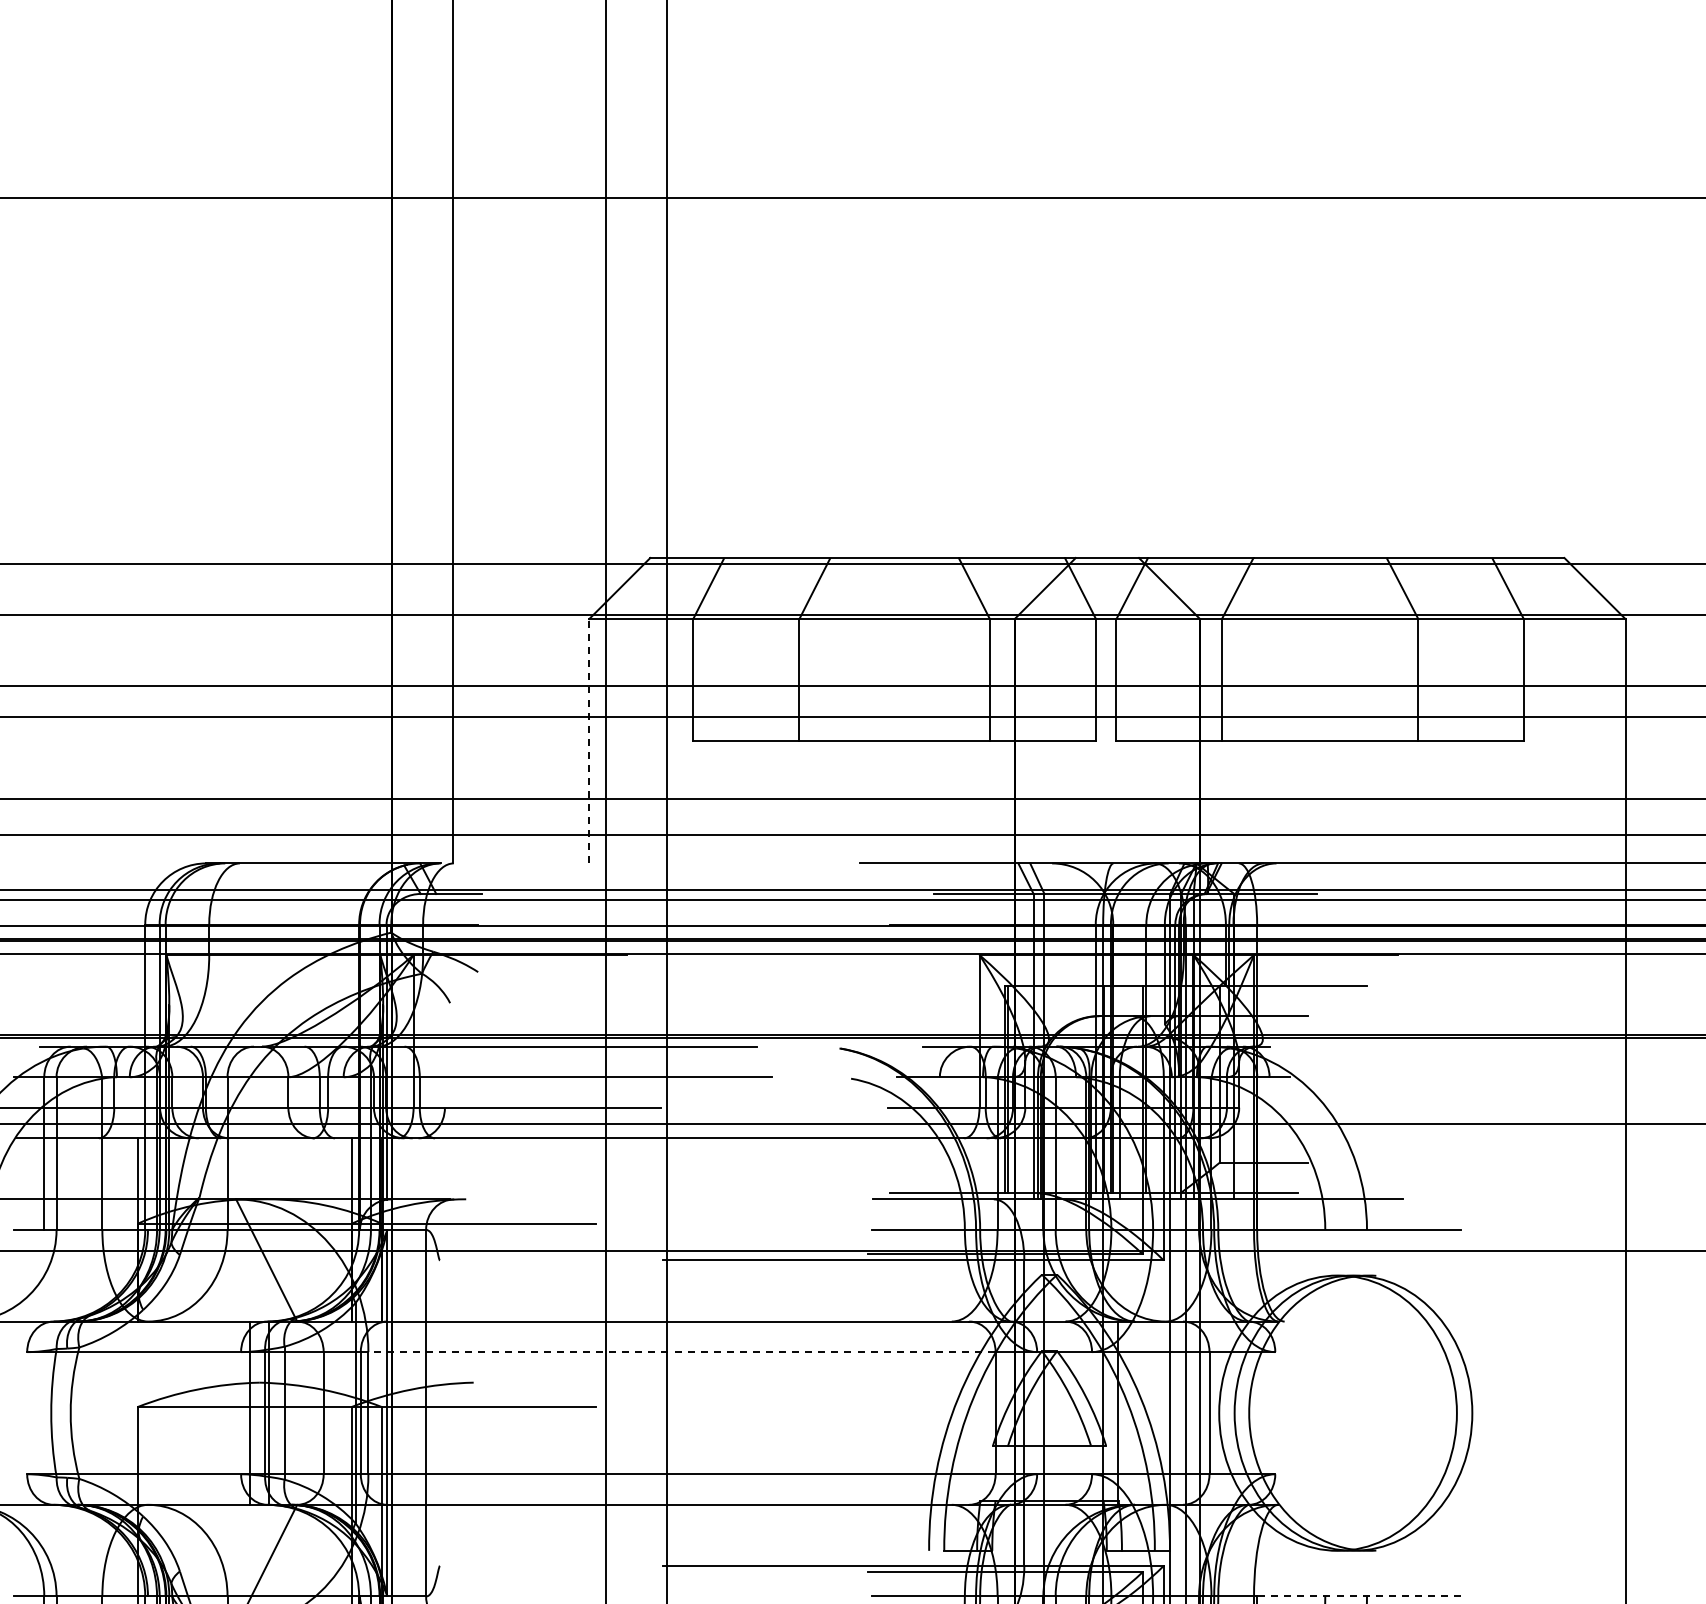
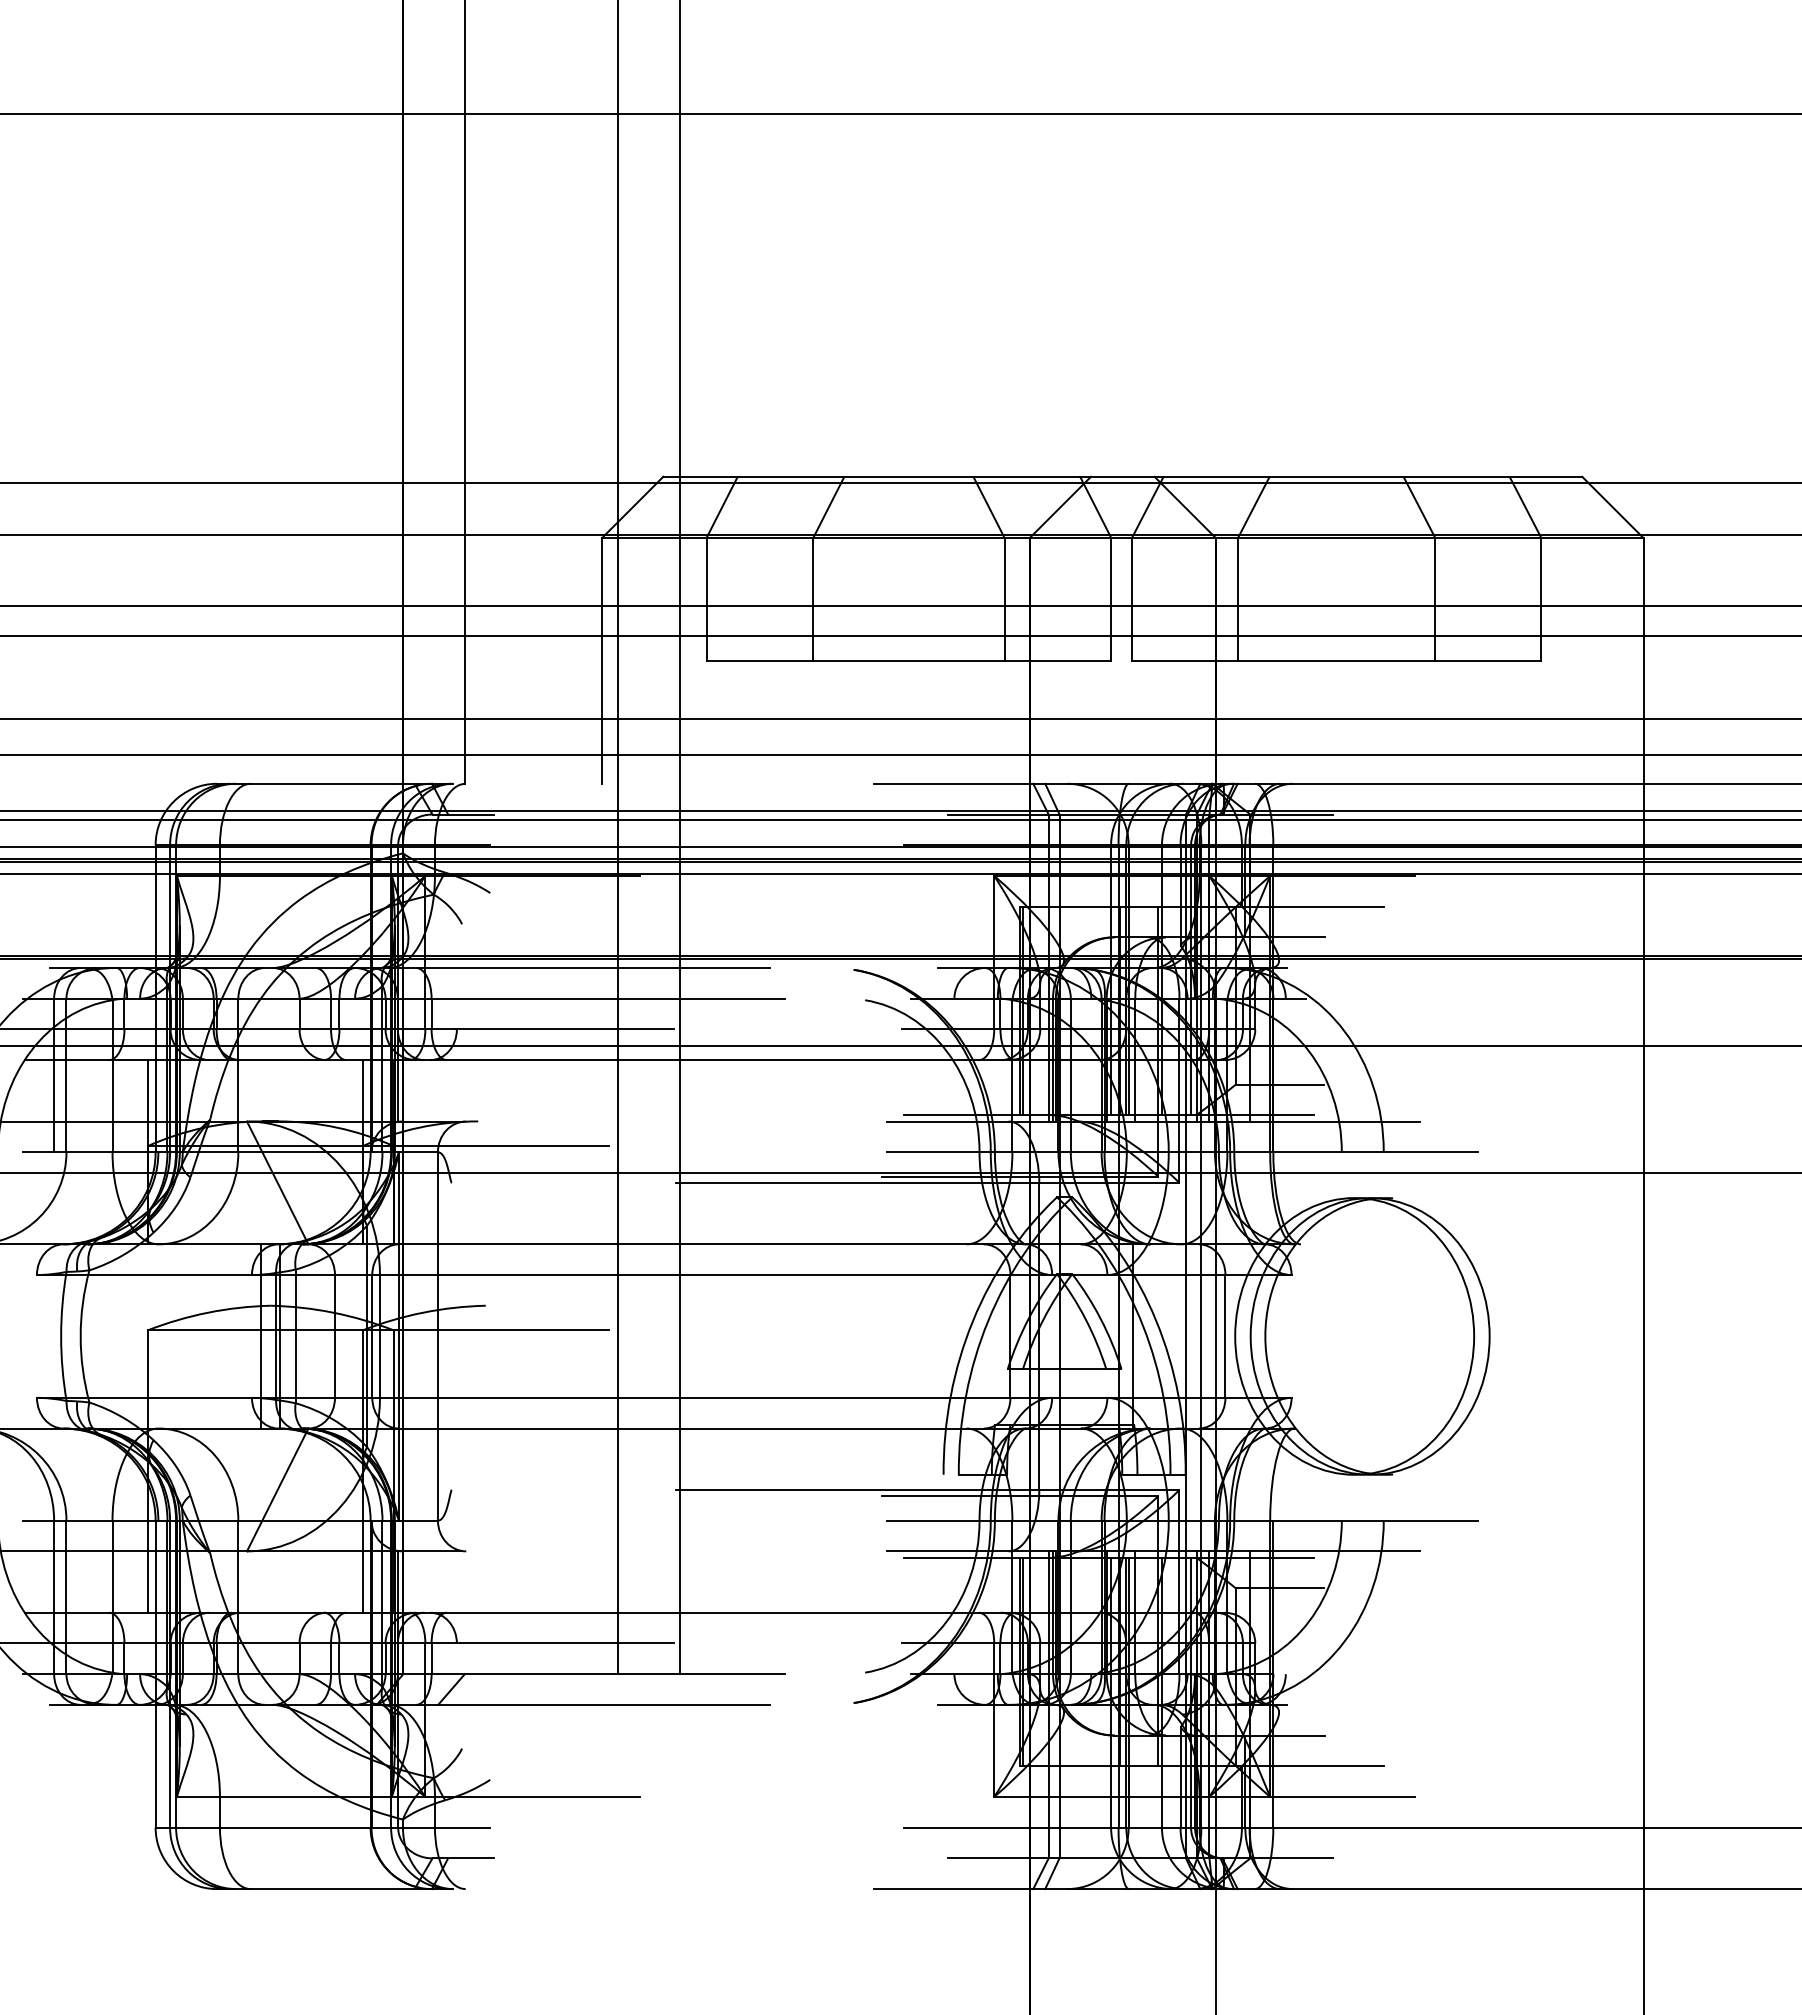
line: (588, 741) -> (601, 661), dashed -> solid
line: (678, 1352) -> (691, 1275), dashed -> solid
line: (1358, 1596) -> (1375, 1520), dashed -> solid

